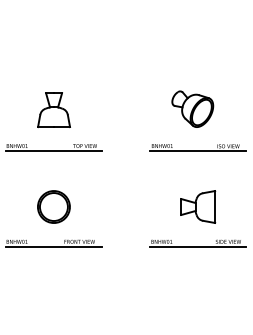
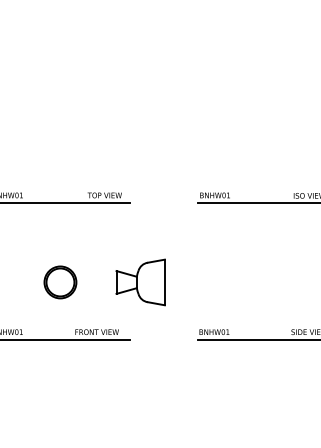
part: (192, 108) -> (258, 141), removed
part: (53, 109) -> (59, 143), removed
part: (53, 206) -> (59, 281), size x0.7
part: (198, 206) -> (141, 281), moved

